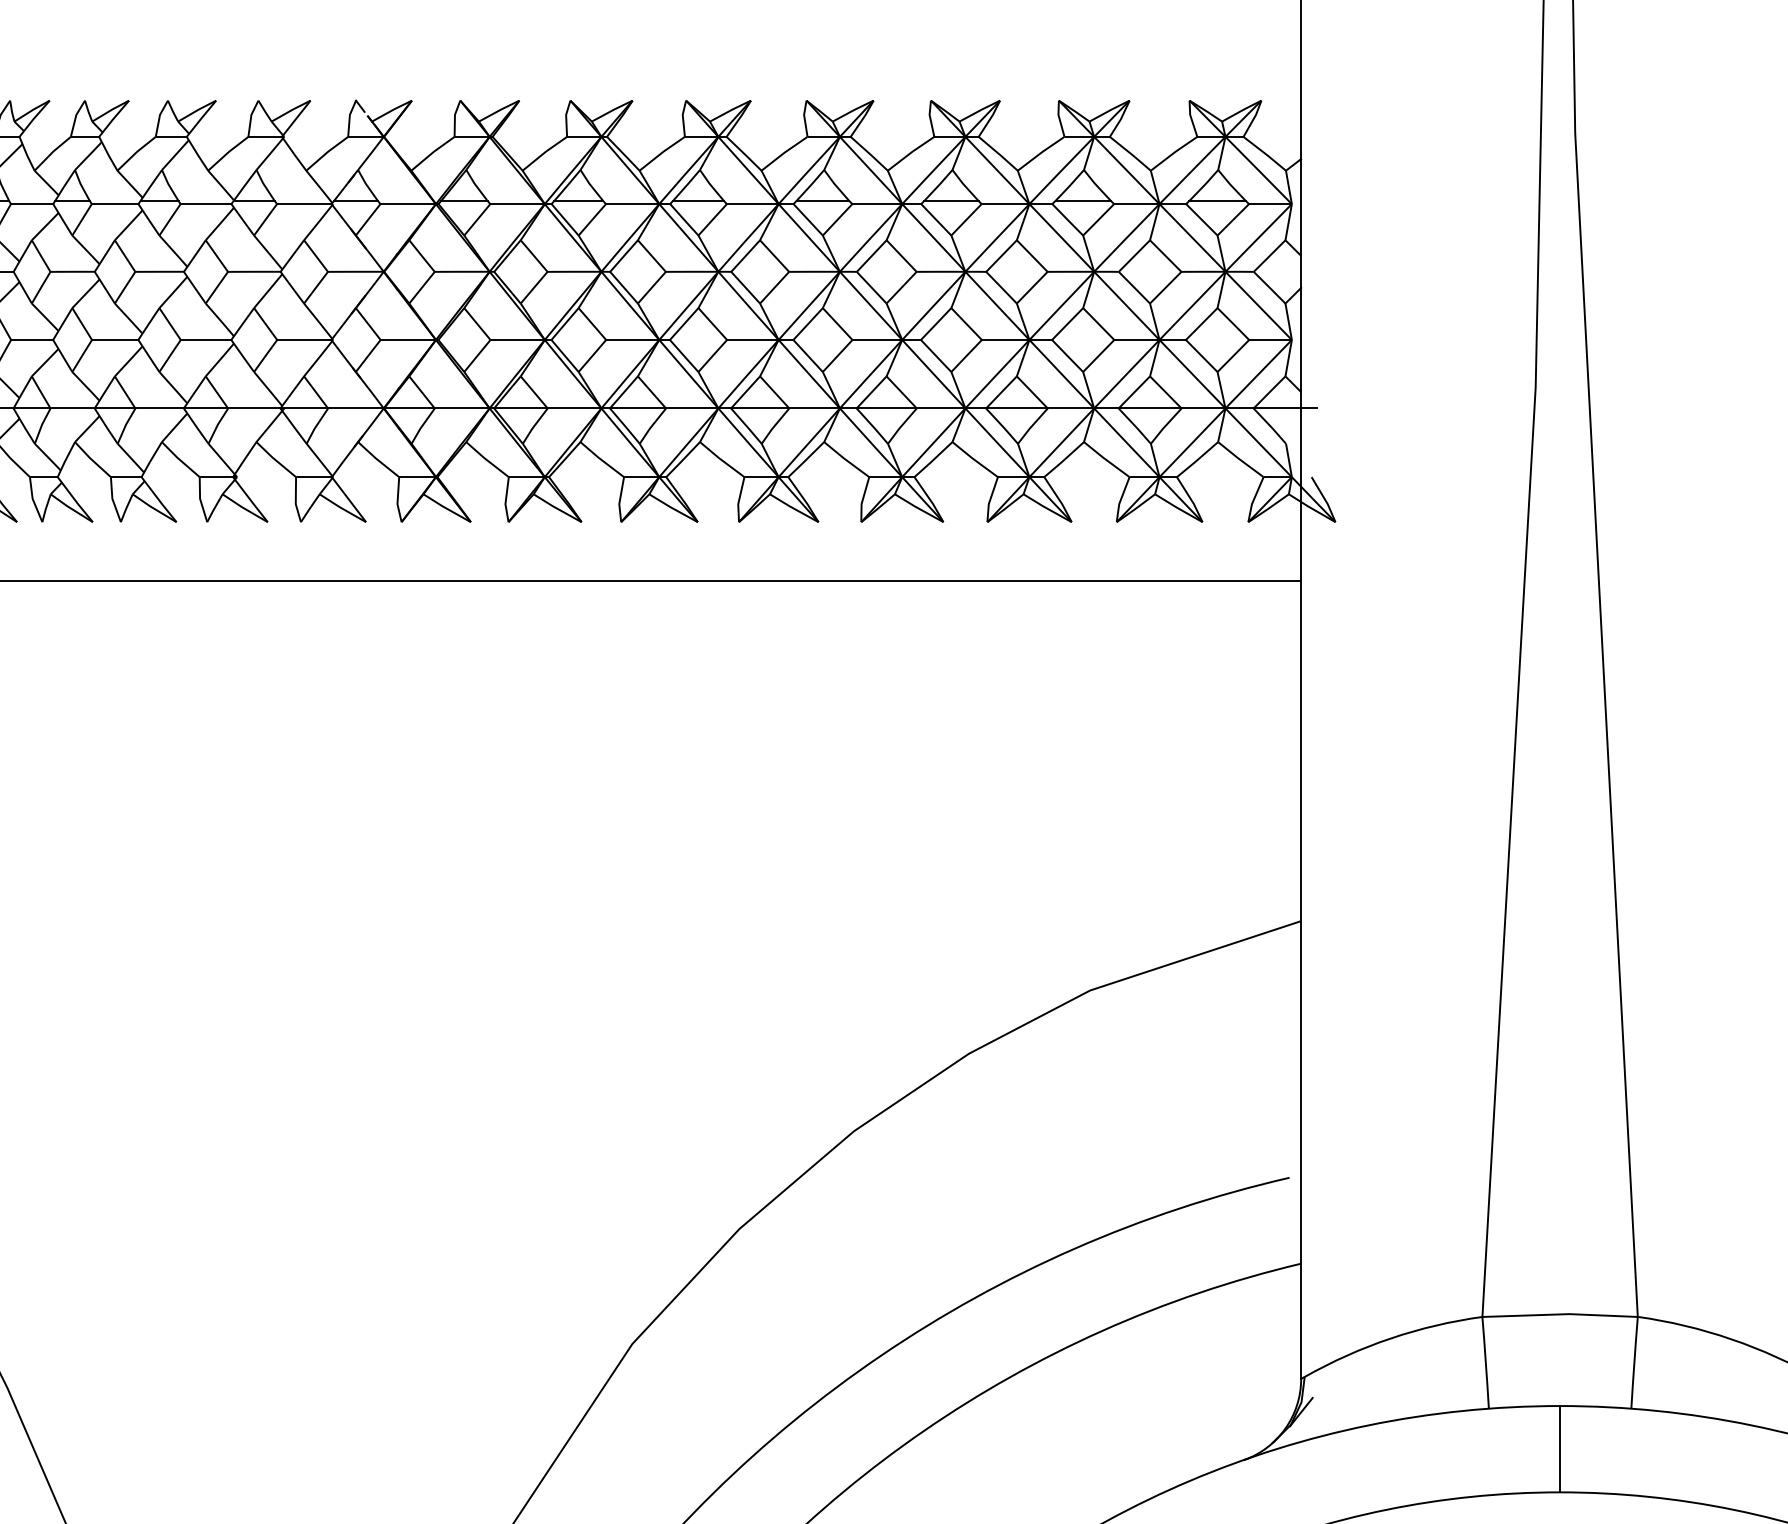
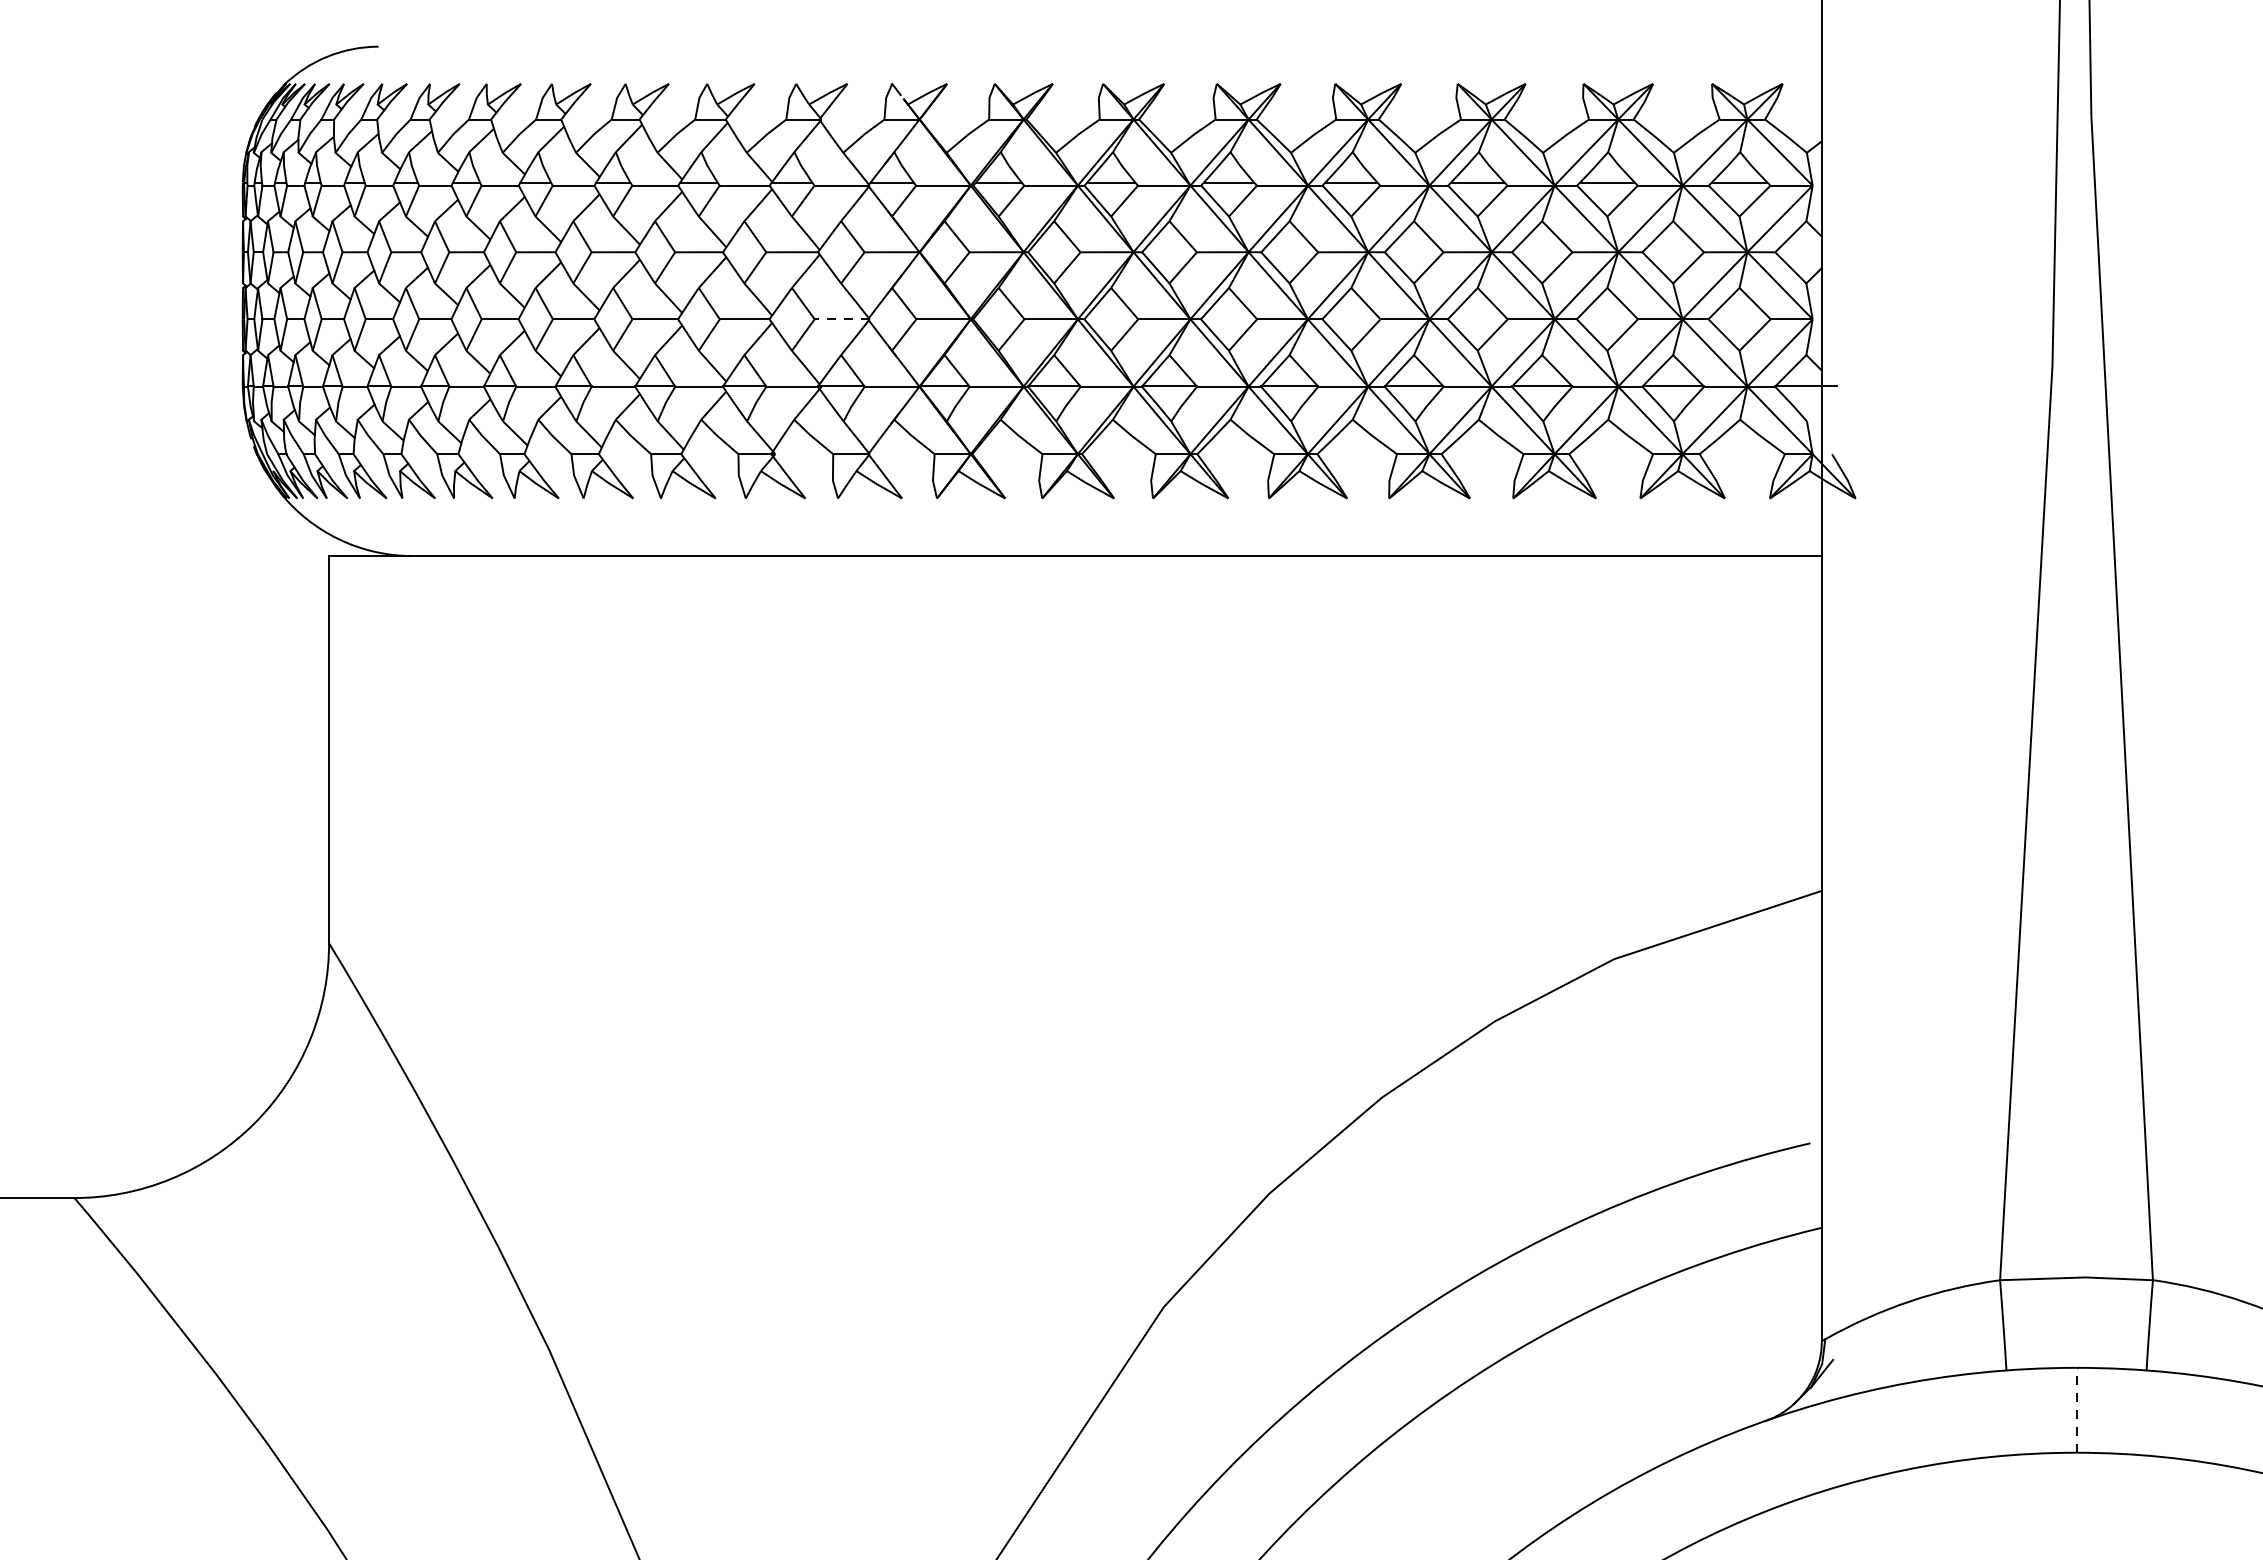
line: (303, 340) -> (840, 319), solid -> dashed
line: (1560, 1448) -> (2076, 1409), solid -> dashed

